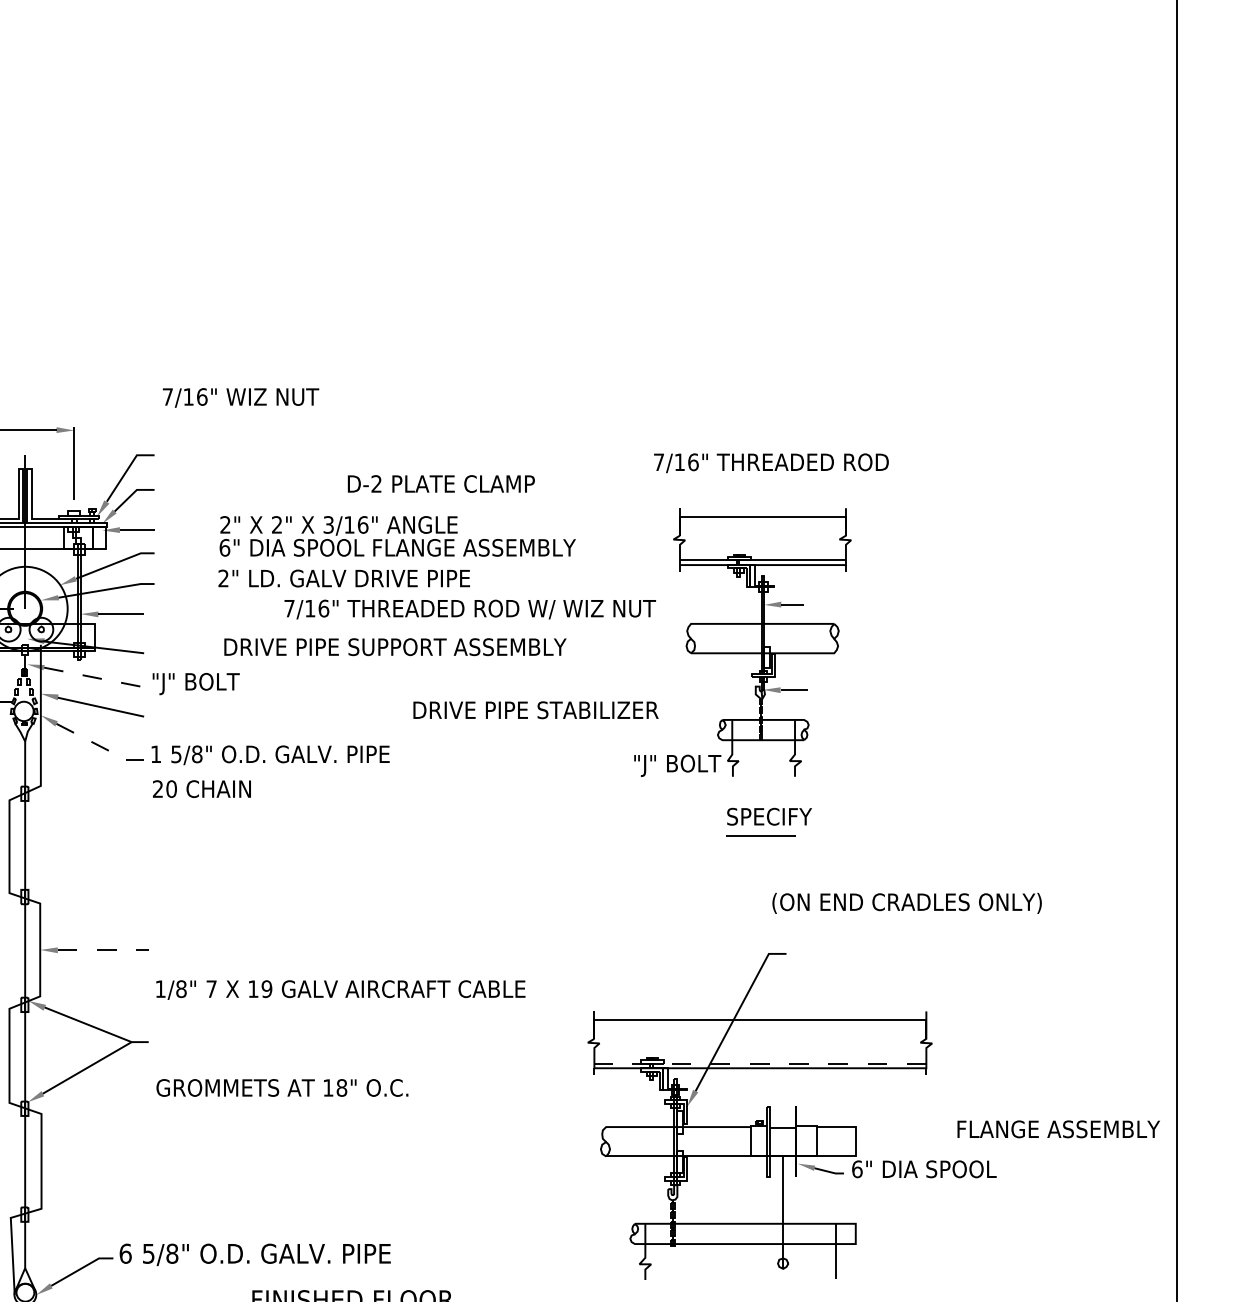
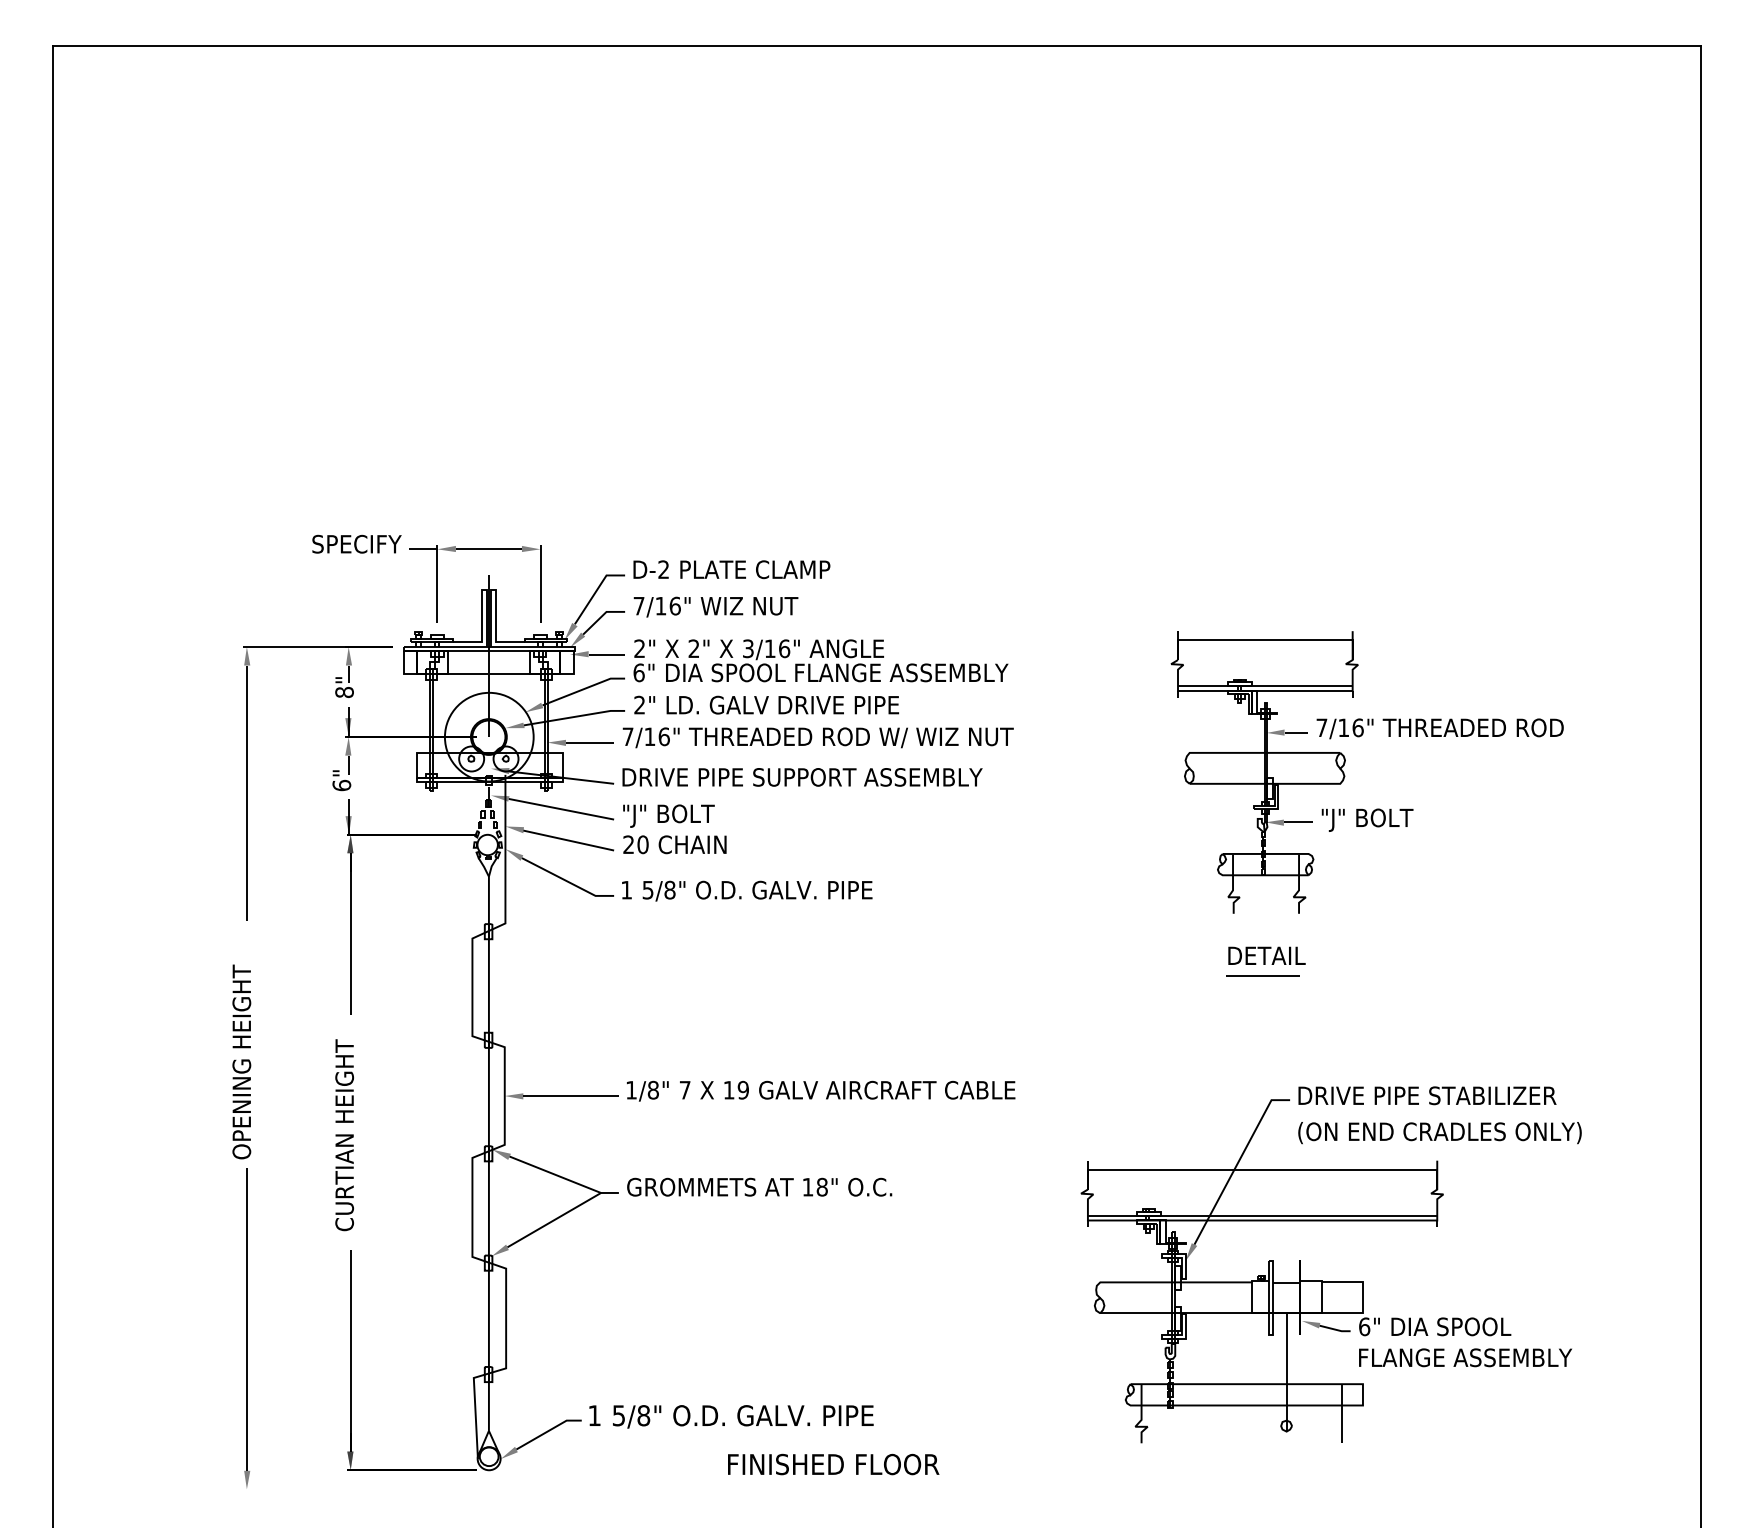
text: (240, 397) -> (715, 606), moved
text: (770, 462) -> (1439, 728), moved
text: (440, 483) -> (731, 569), moved
text: (397, 536) -> (820, 660), moved
text: (344, 577) -> (766, 704), moved
text: (469, 609) -> (817, 737), moved
text: (395, 647) -> (802, 777), moved
line: (94, 677) -> (561, 809), dashed -> solid
text: (536, 709) -> (1427, 1095), moved
line: (100, 746) -> (568, 881), dashed -> solid
text: (677, 765) -> (1367, 819), moved
text: (201, 788) -> (674, 844), moved
text: (768, 816) -> (1271, 955), SPECIFY -> DETAIL
text: (906, 903) -> (1439, 1133), moved
line: (103, 950) -> (571, 1096), dashed -> solid
text: (341, 989) -> (821, 1090), moved
line: (760, 1063) -> (1262, 1215), dashed -> solid
text: (282, 1087) -> (759, 1186), moved
text: (1058, 1129) -> (1465, 1357), moved
text: (125, 1253) -> (594, 1415), 6 -> 1

